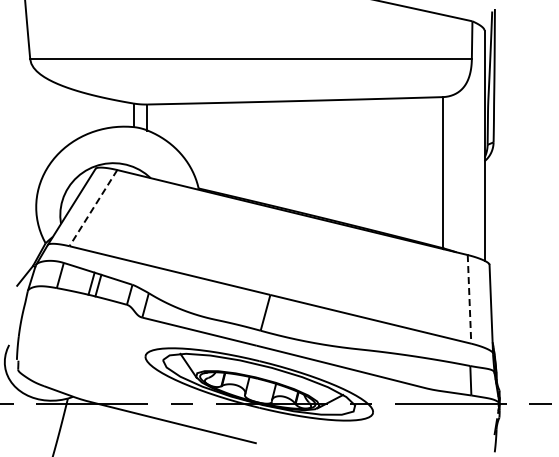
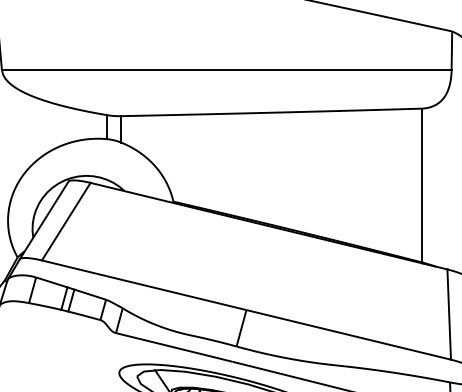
line: (93, 208) -> (66, 222), dashed -> solid
line: (469, 299) -> (449, 314), dashed -> solid

